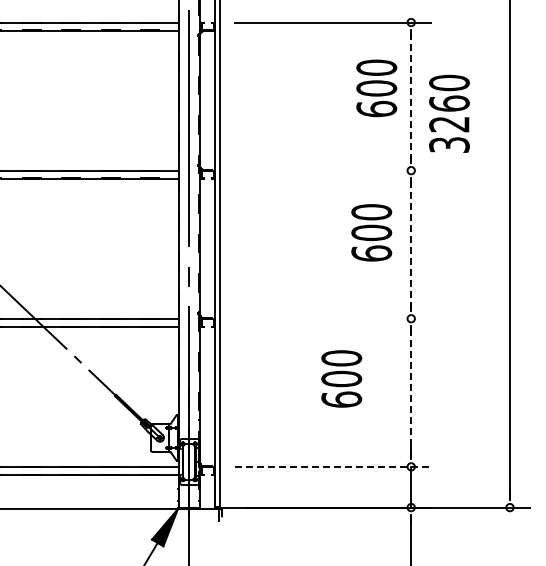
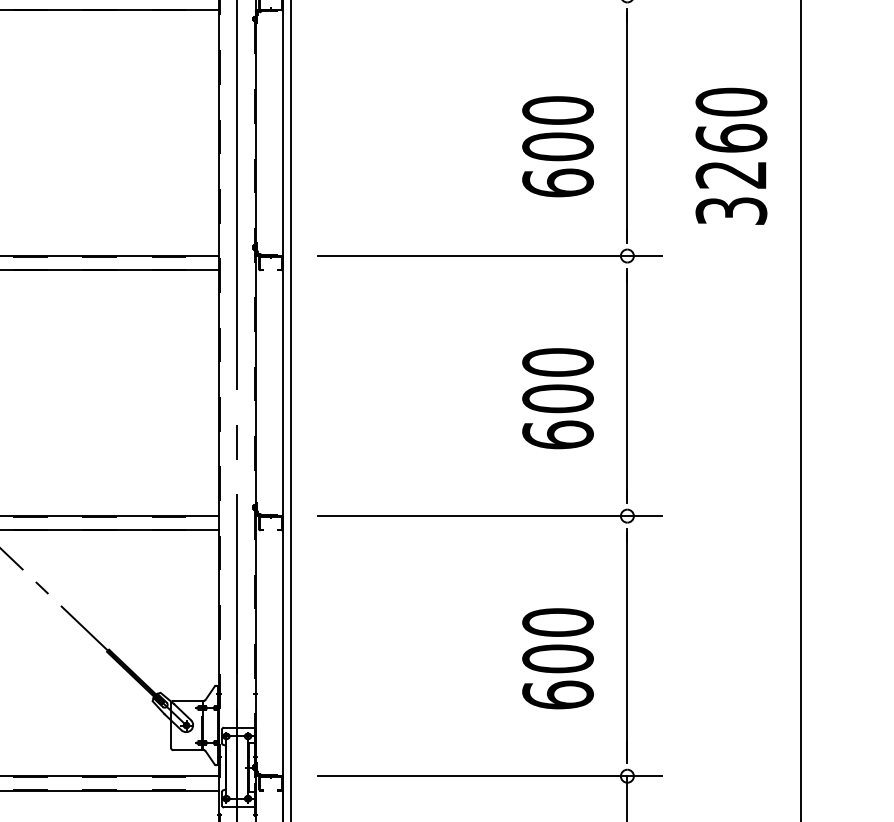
text: (376, 88) -> (557, 146), moved
line: (411, 96) -> (627, 125), dashed -> solid
text: (449, 113) -> (731, 155), moved
line: (332, 170) -> (489, 255), added
text: (371, 232) -> (557, 398), moved
line: (411, 244) -> (627, 385), dashed -> solid
line: (332, 318) -> (489, 515), added
text: (341, 378) -> (557, 657), moved
line: (411, 392) -> (627, 645), dashed -> solid
line: (333, 466) -> (490, 775), dashed -> solid

